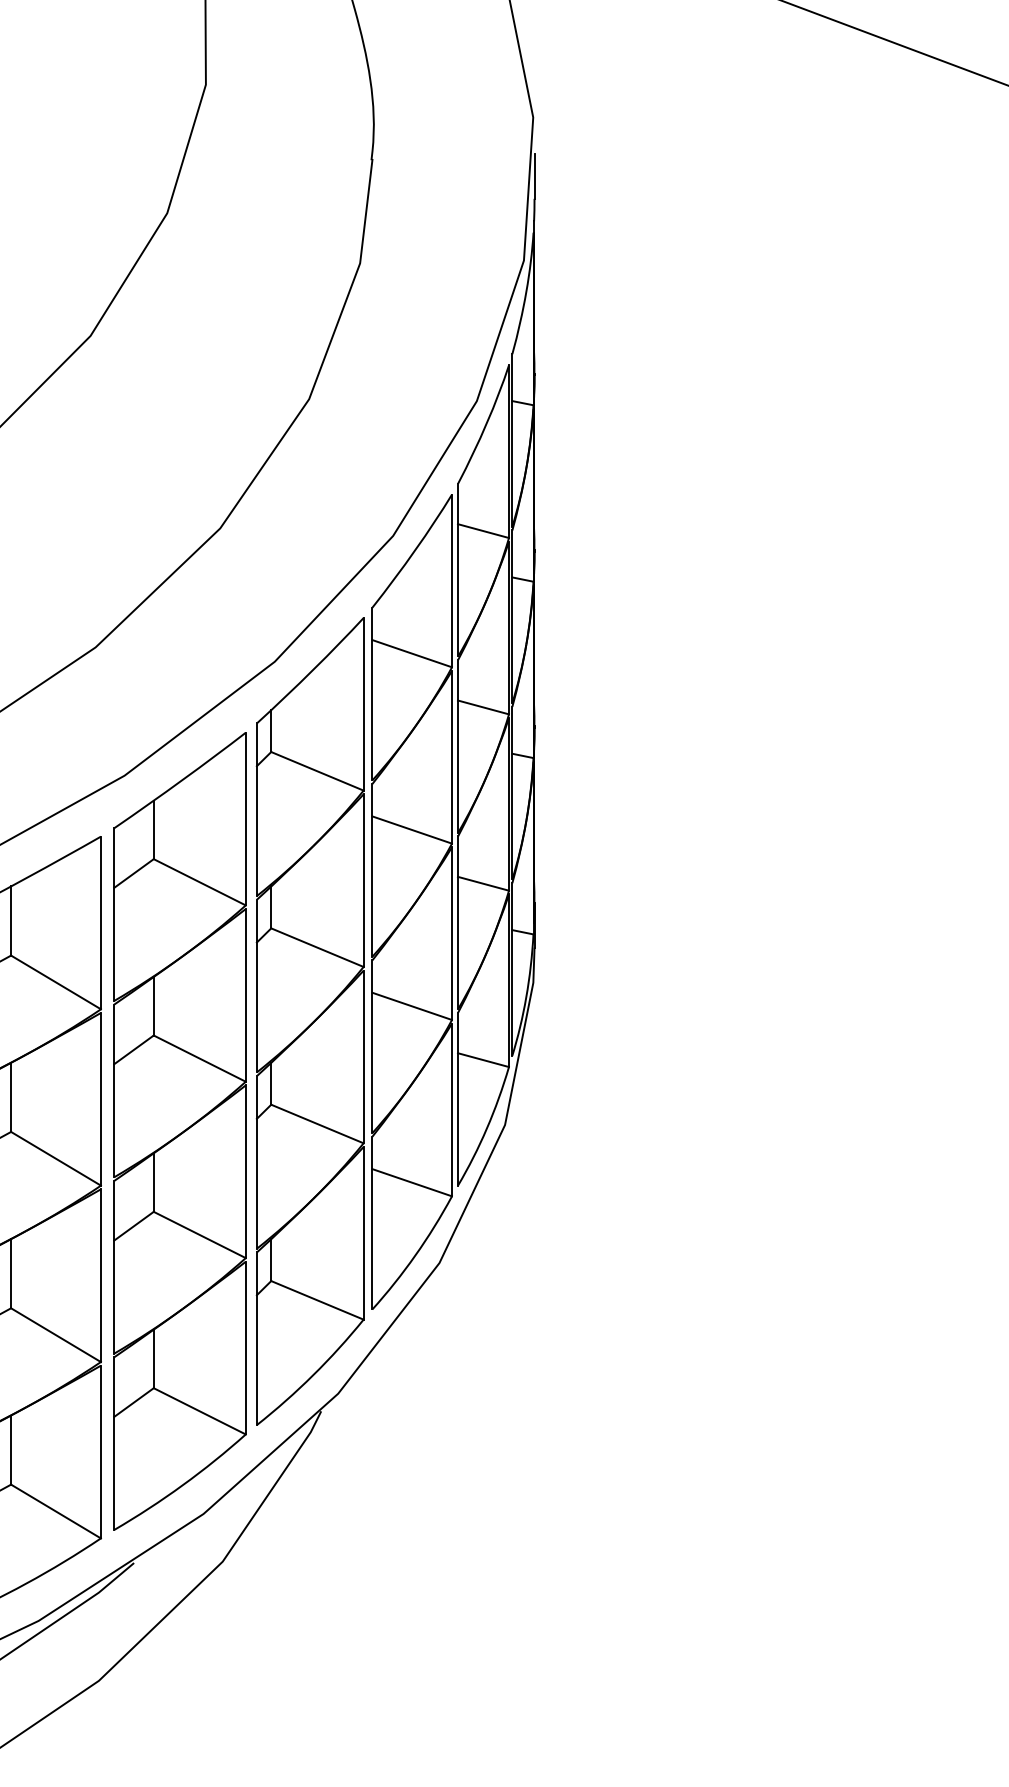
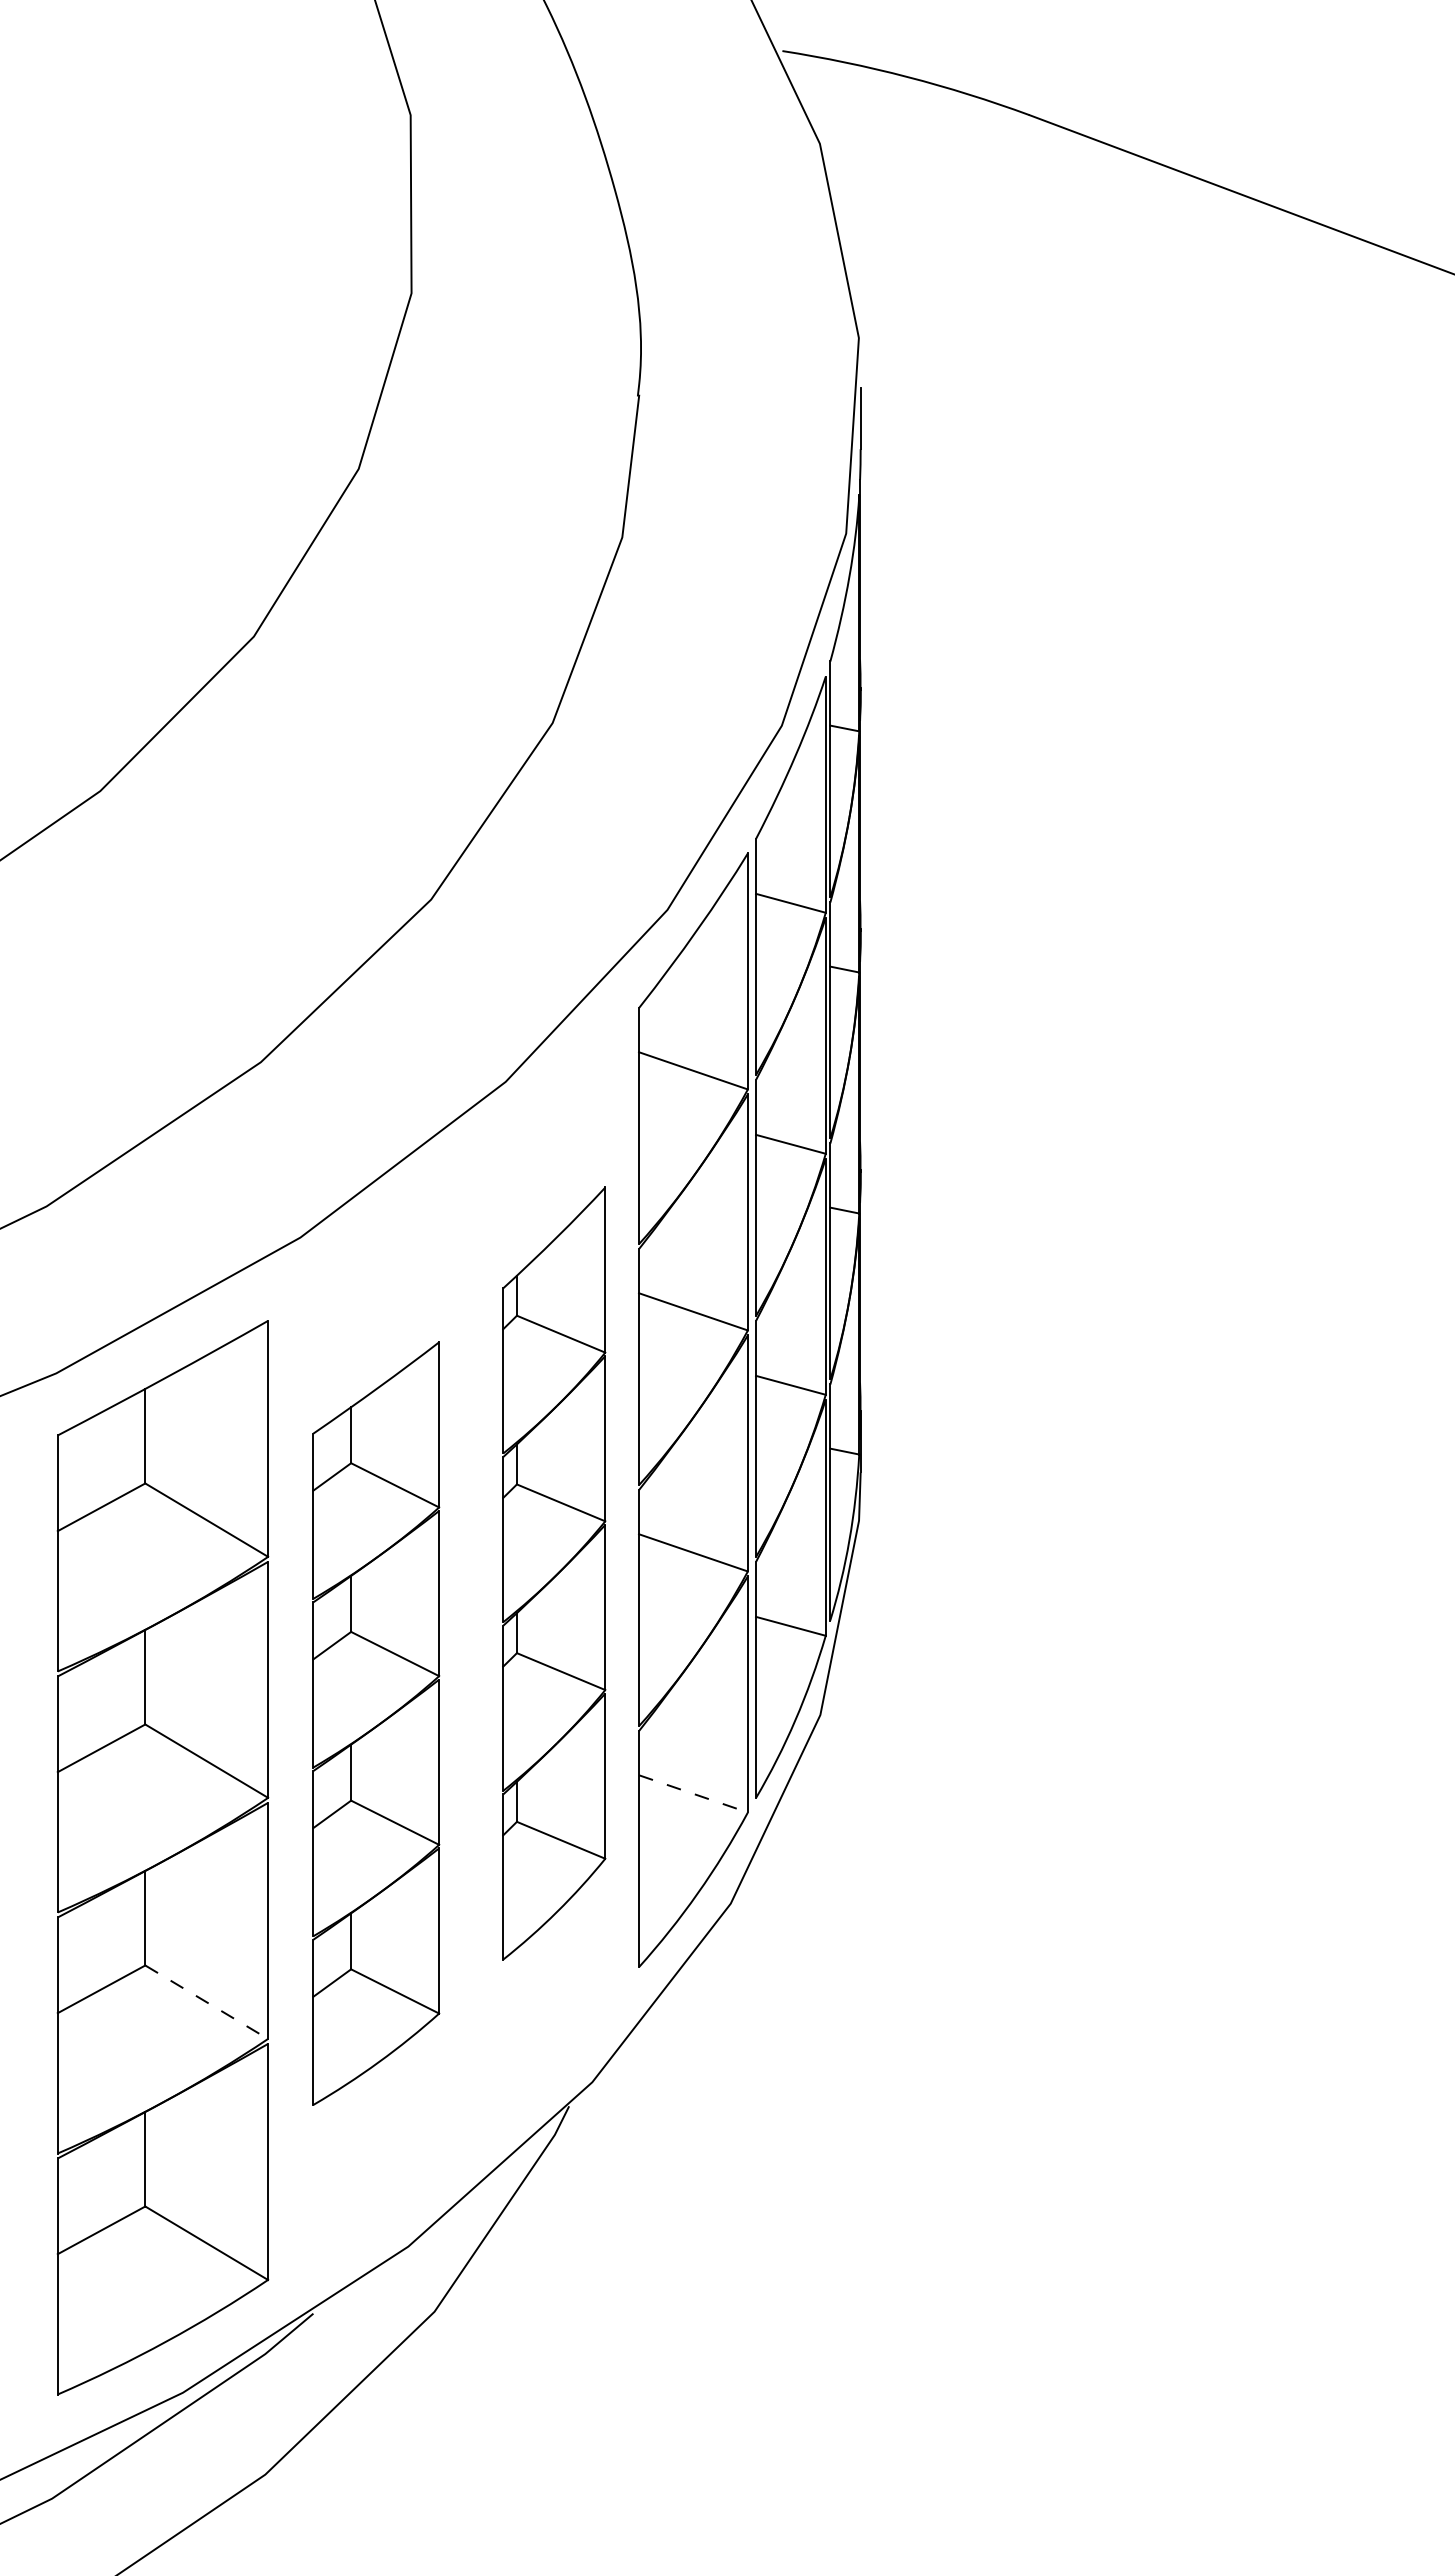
part: (310, 1021) -> (554, 1573), size x0.7
part: (180, 1131) -> (376, 1723), size x0.7
line: (412, 1183) -> (693, 1794), solid -> dashed
line: (55, 1335) -> (206, 2002), solid -> dashed

